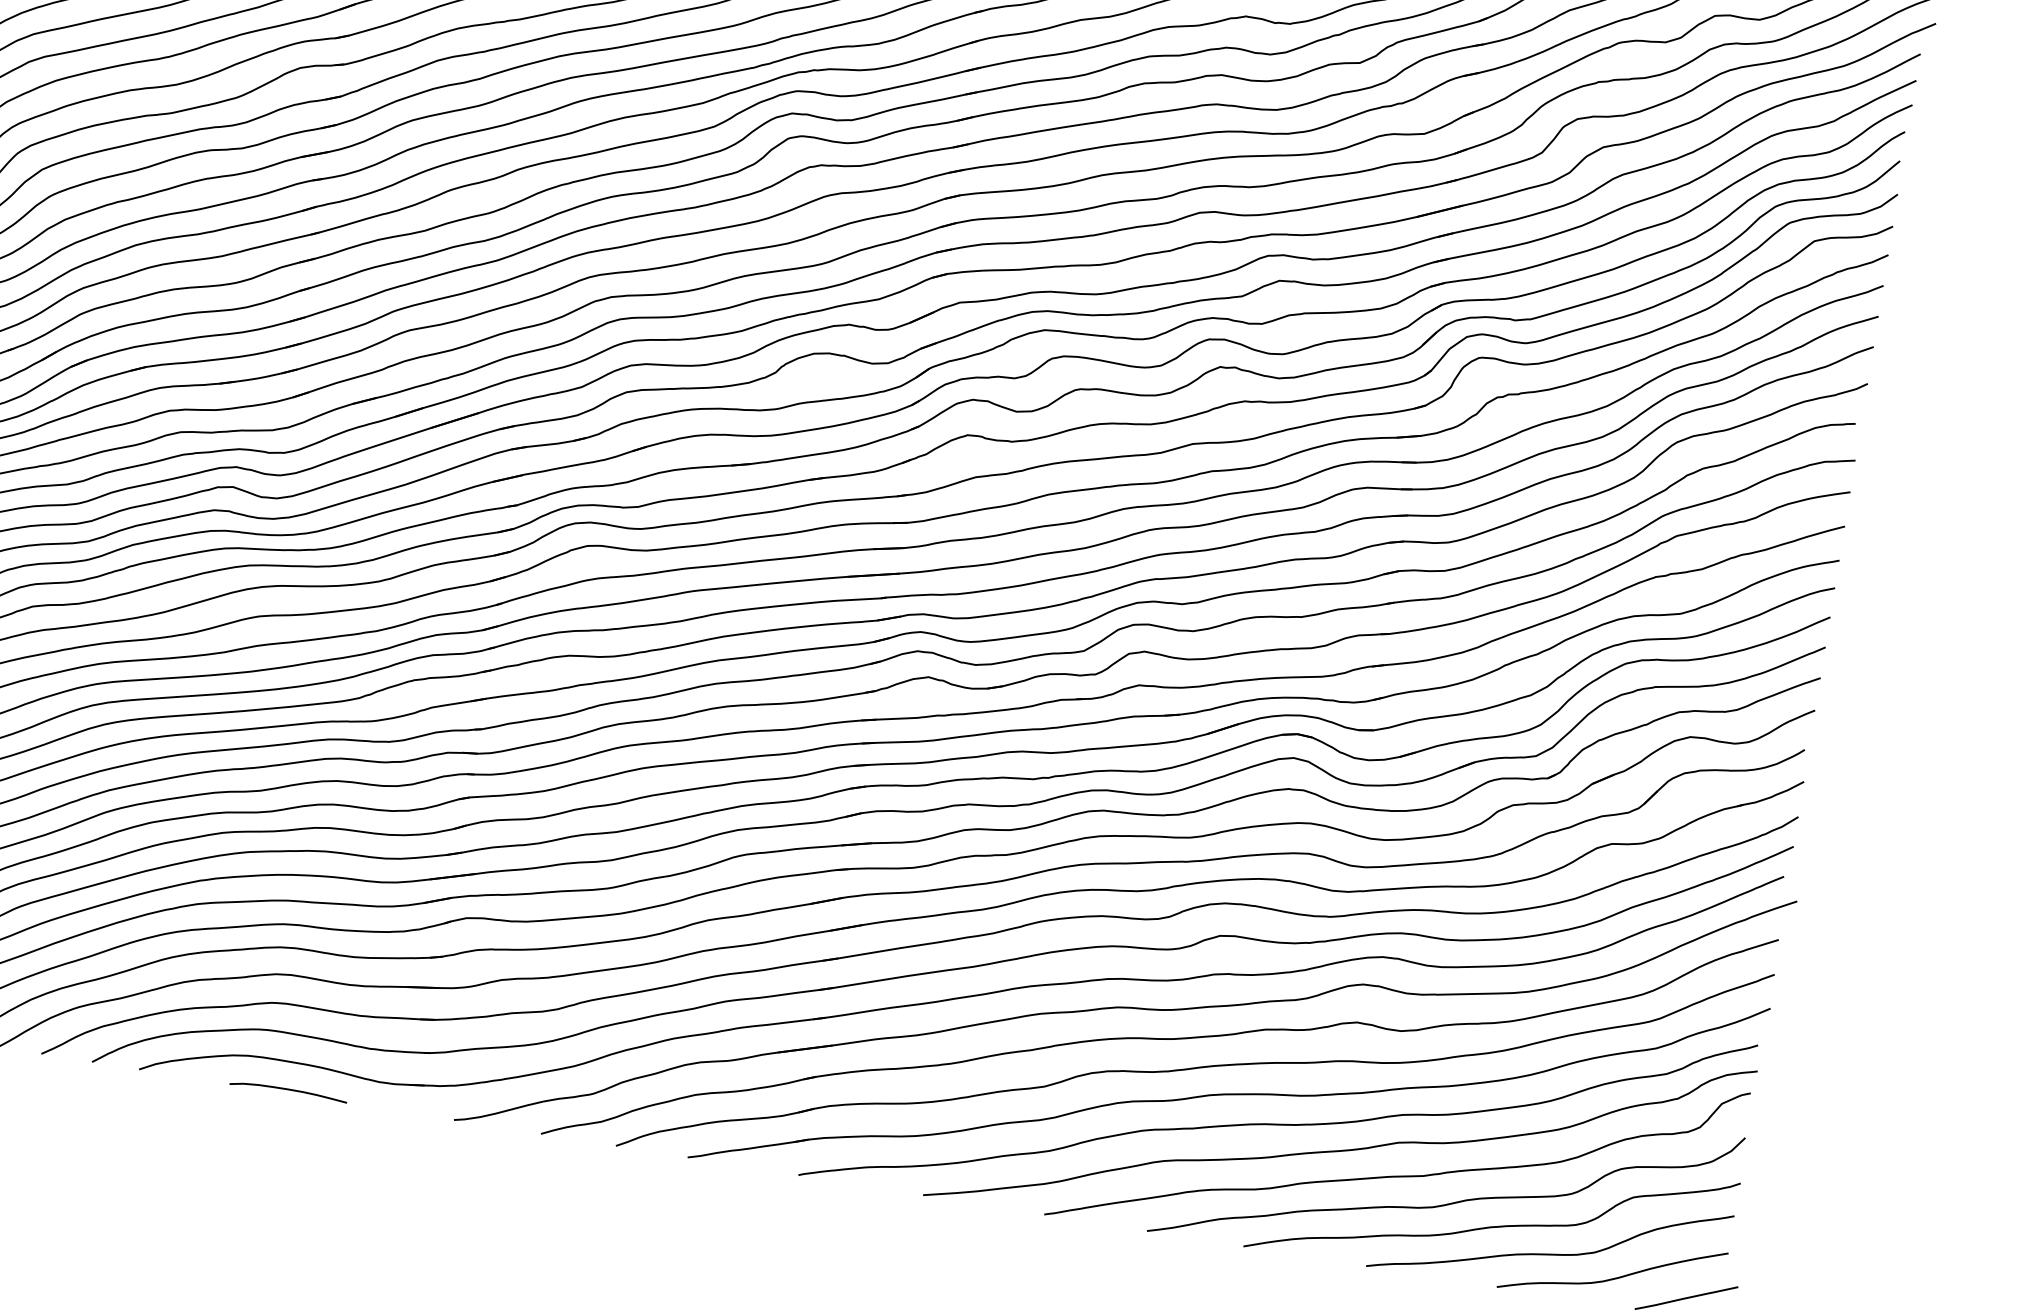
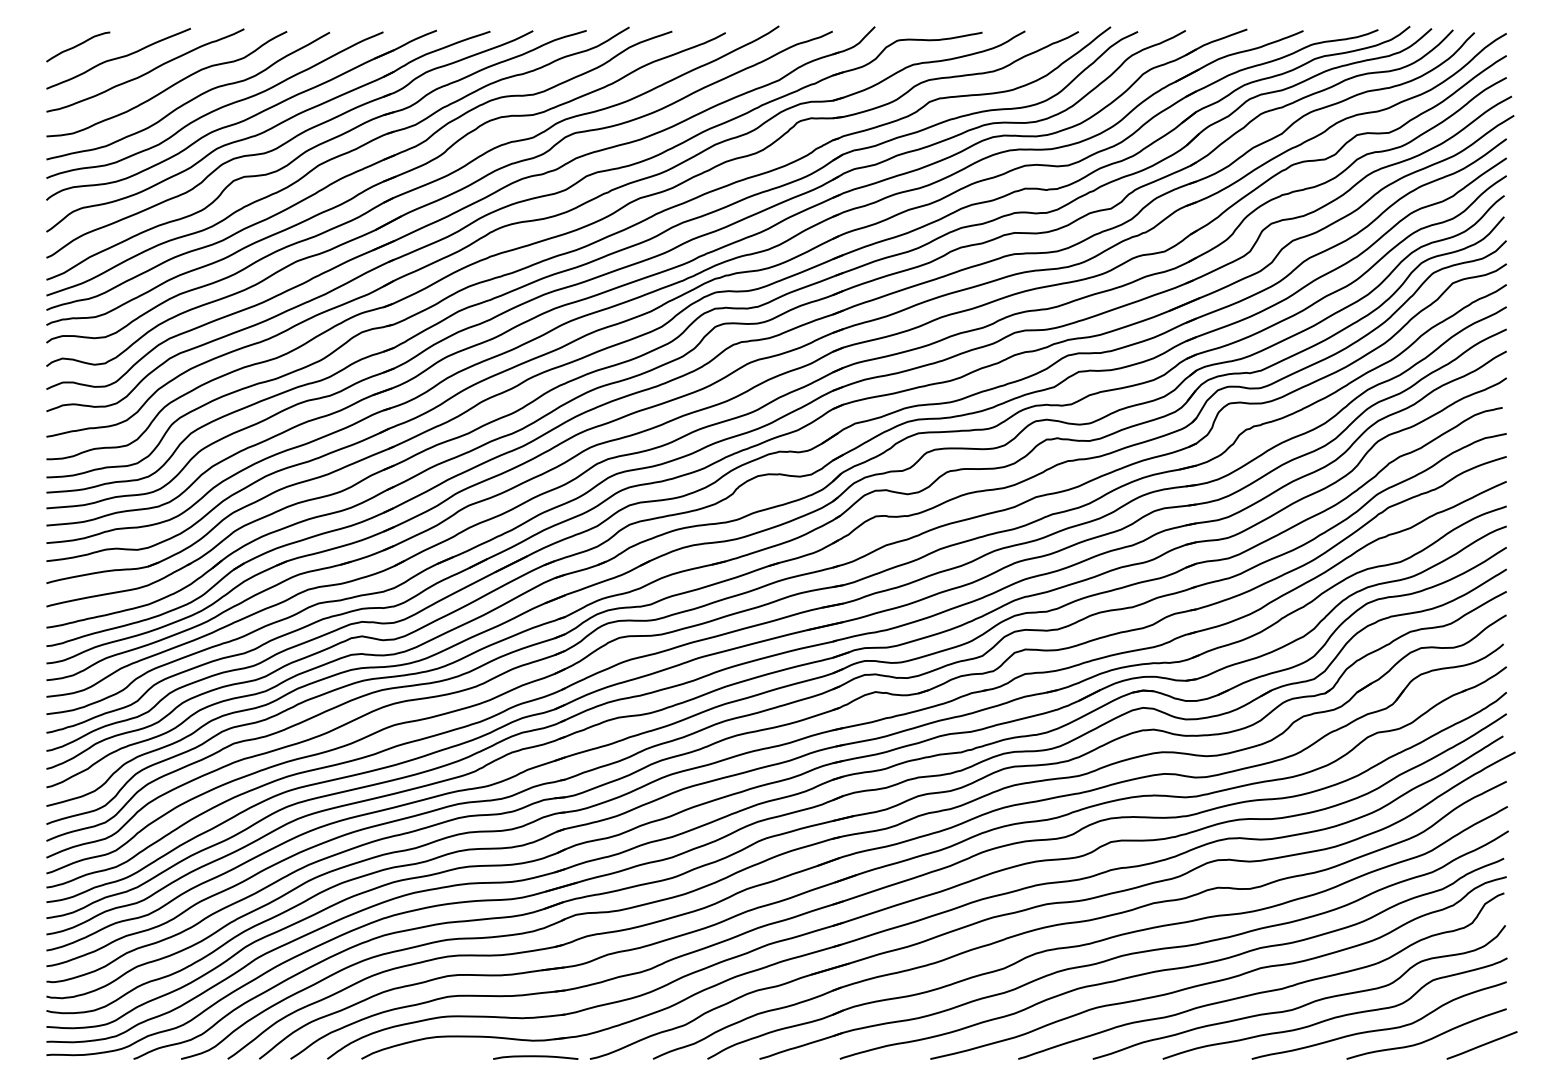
curve: (288, 1091) -> (535, 1057), moved

